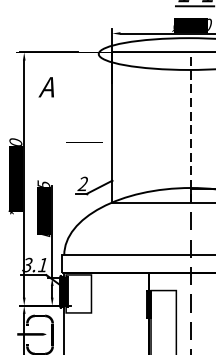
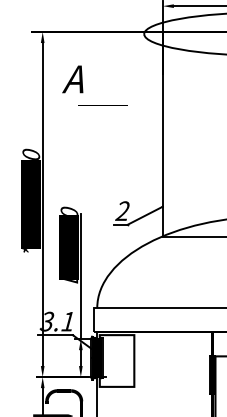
line: (84, 142) -> (103, 105), moved
text: (42, 183) -> (67, 210), D1=155 -> D1=110

